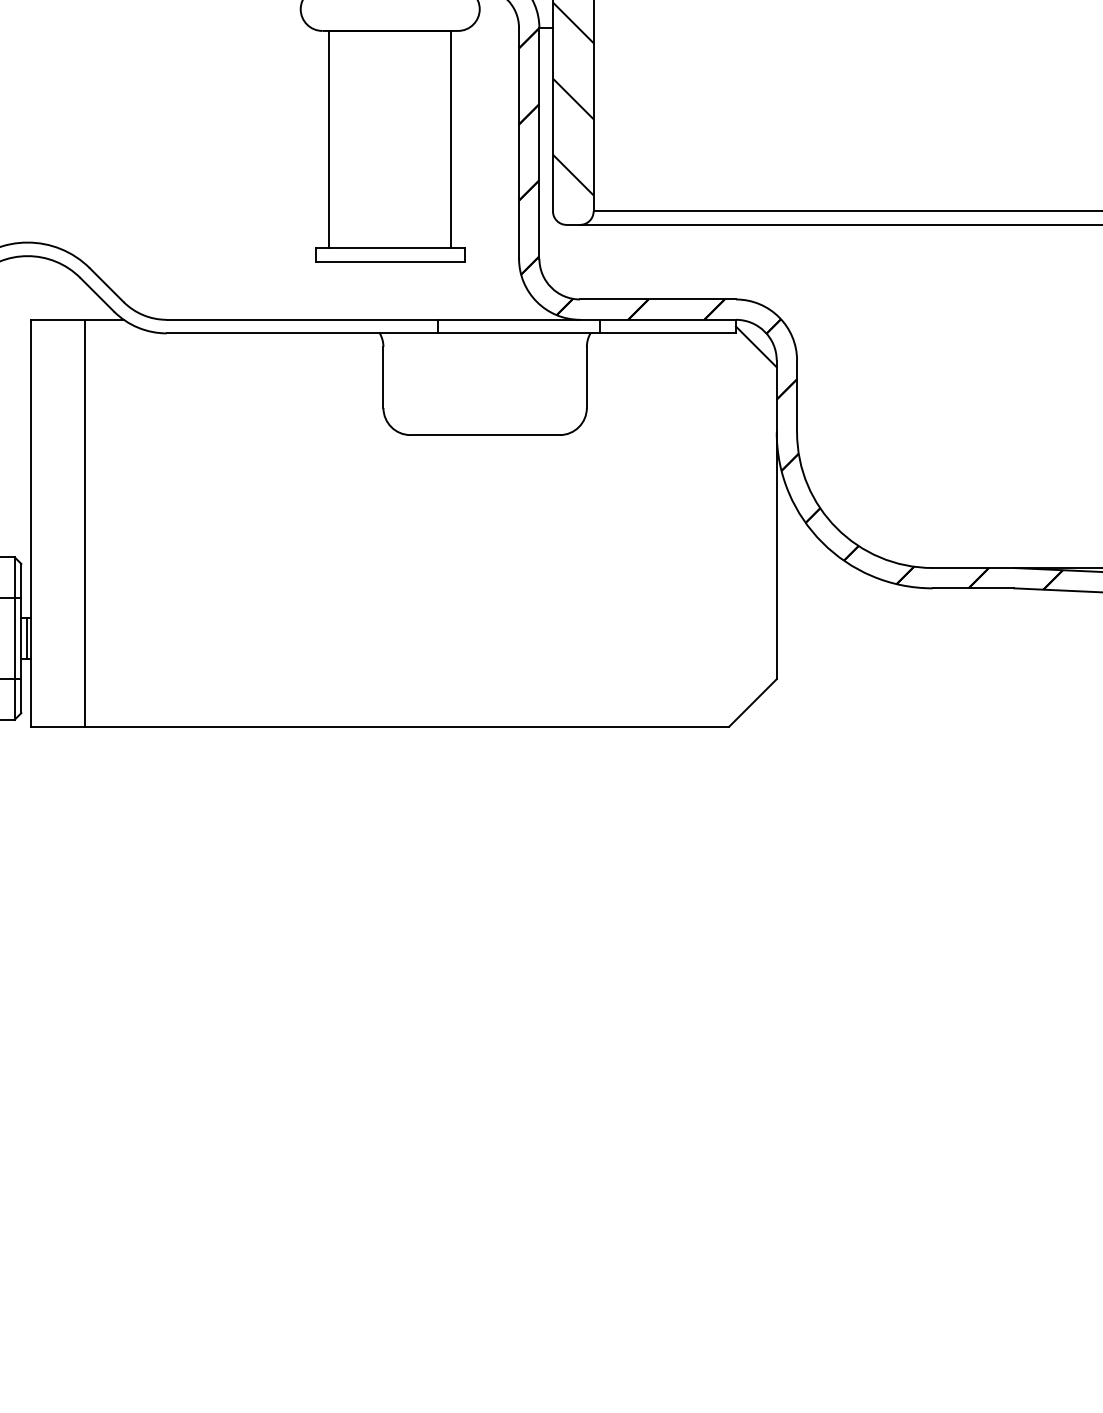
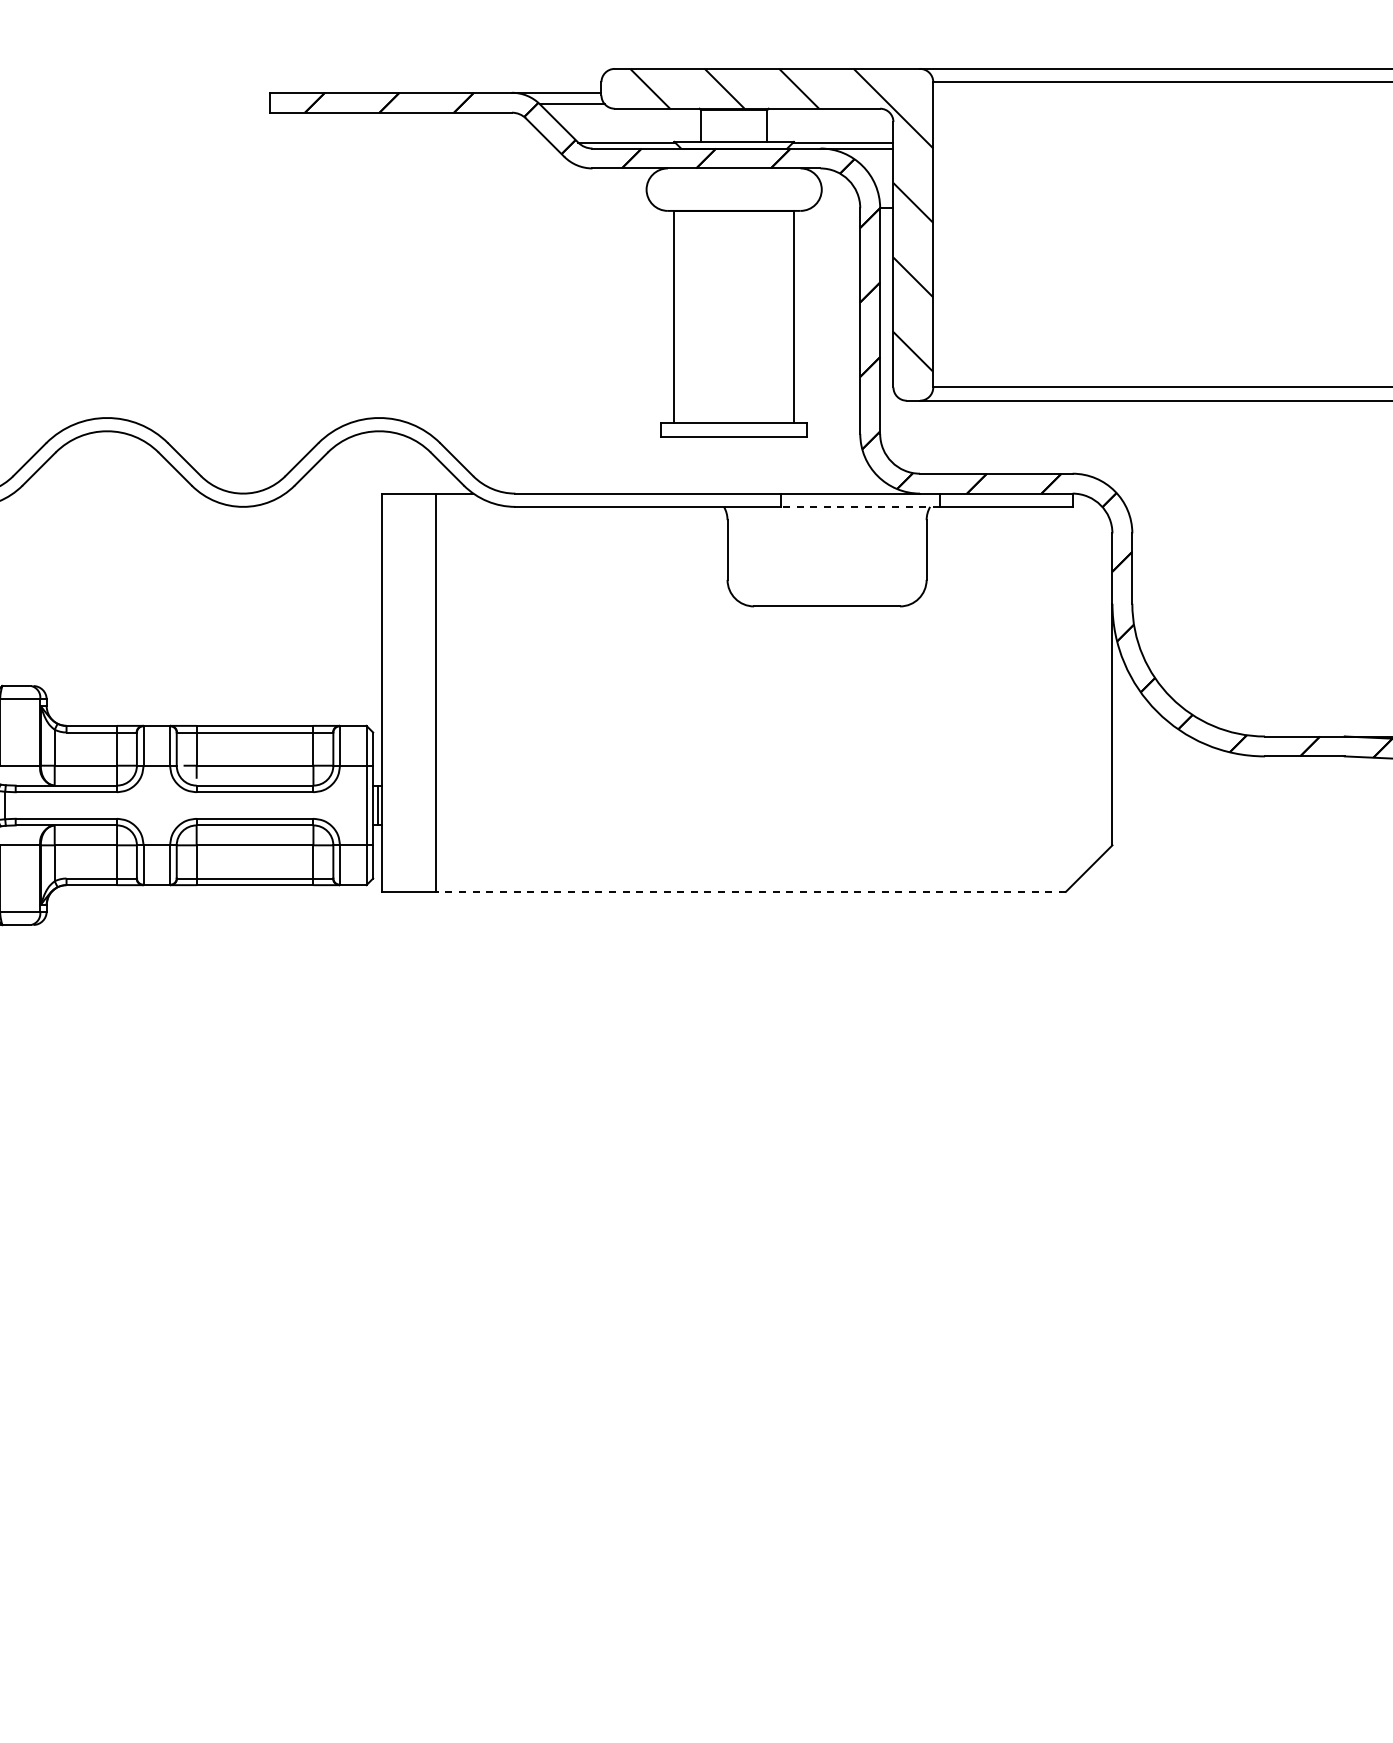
line: (519, 332) -> (860, 506), solid -> dashed
line: (756, 347) -> (1092, 520), removed
line: (406, 726) -> (750, 891), solid -> dashed

